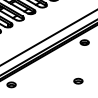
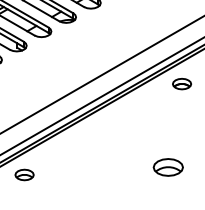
part: (78, 80) -> (168, 165), size x1.6

